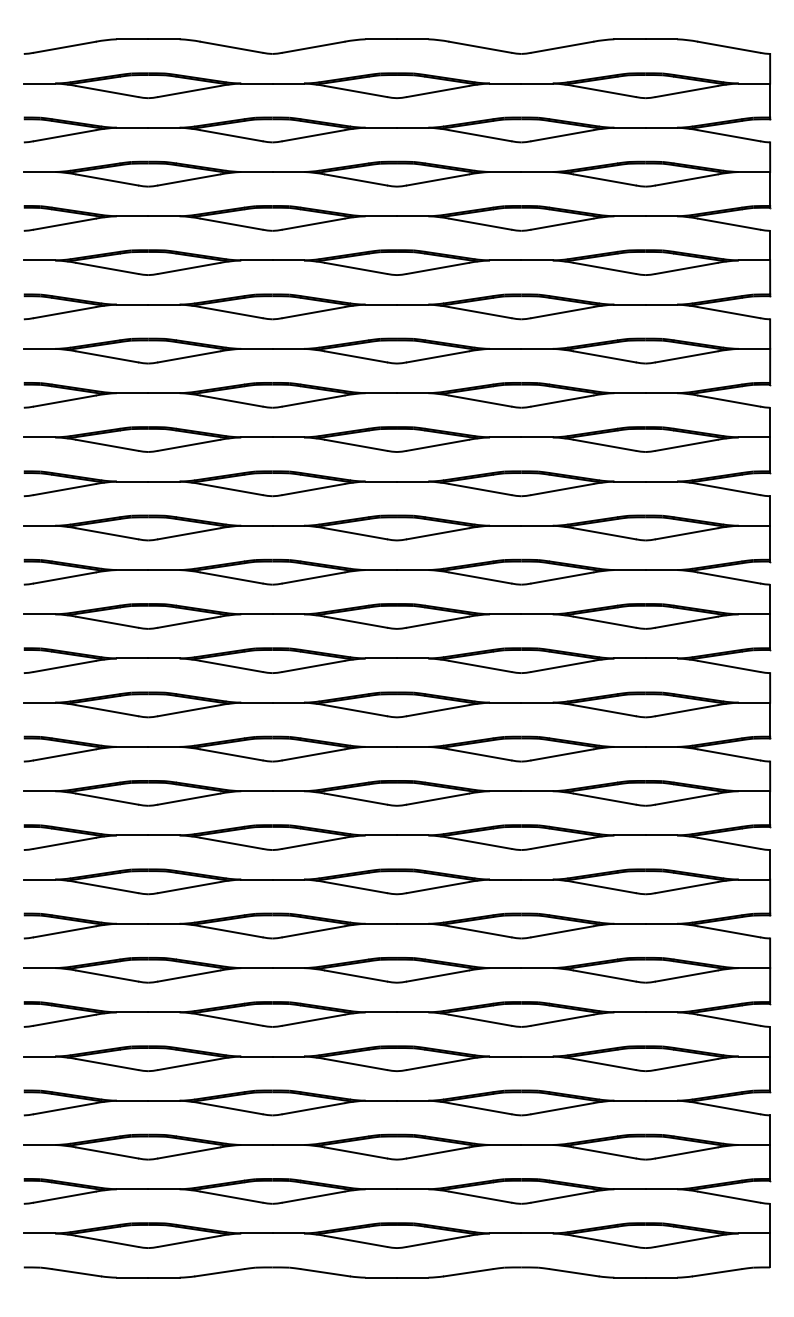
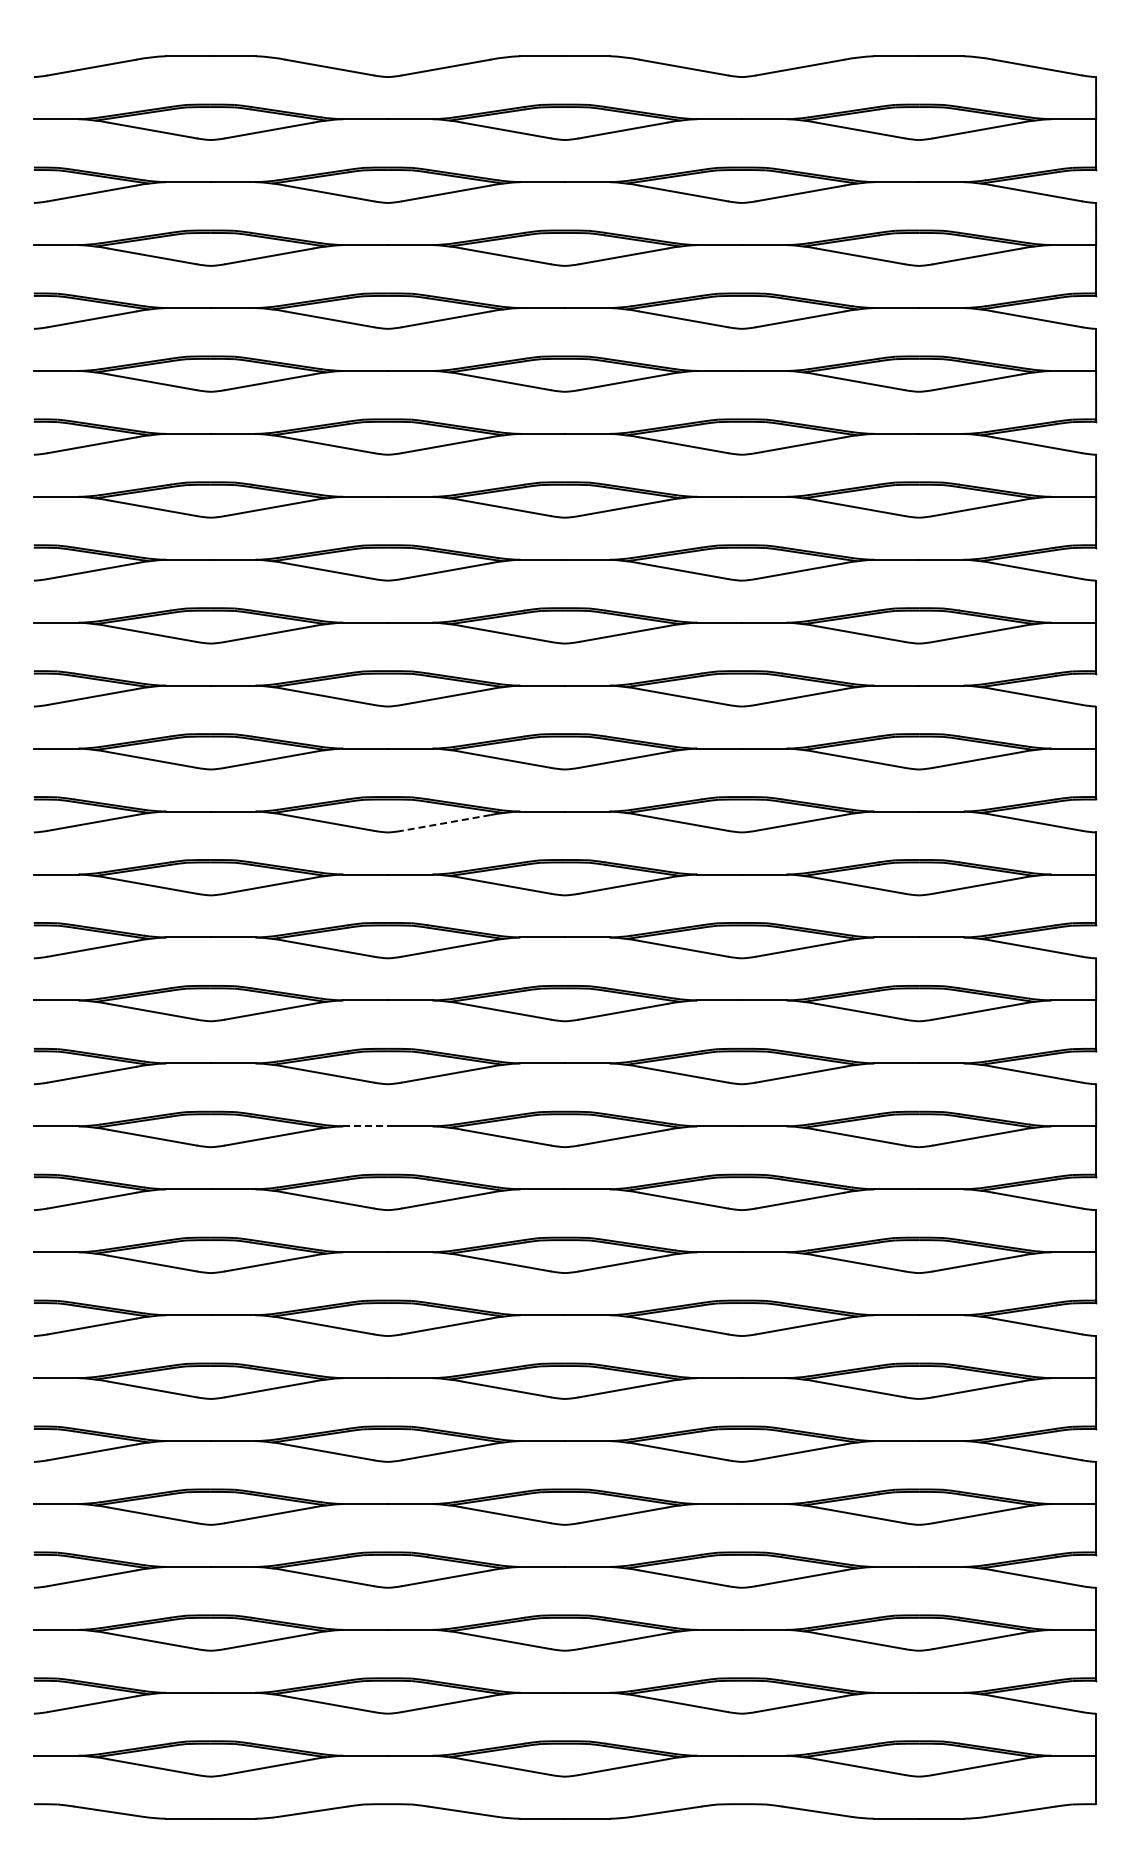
line: (313, 577) -> (446, 822), solid -> dashed
line: (257, 791) -> (366, 1126), solid -> dashed

